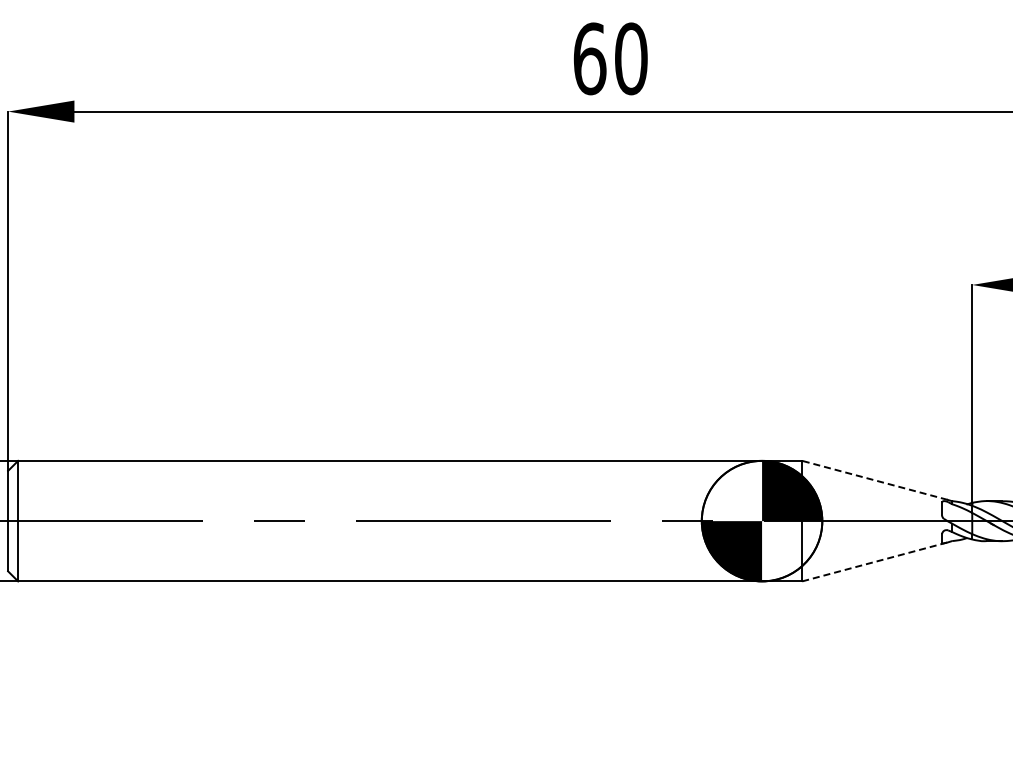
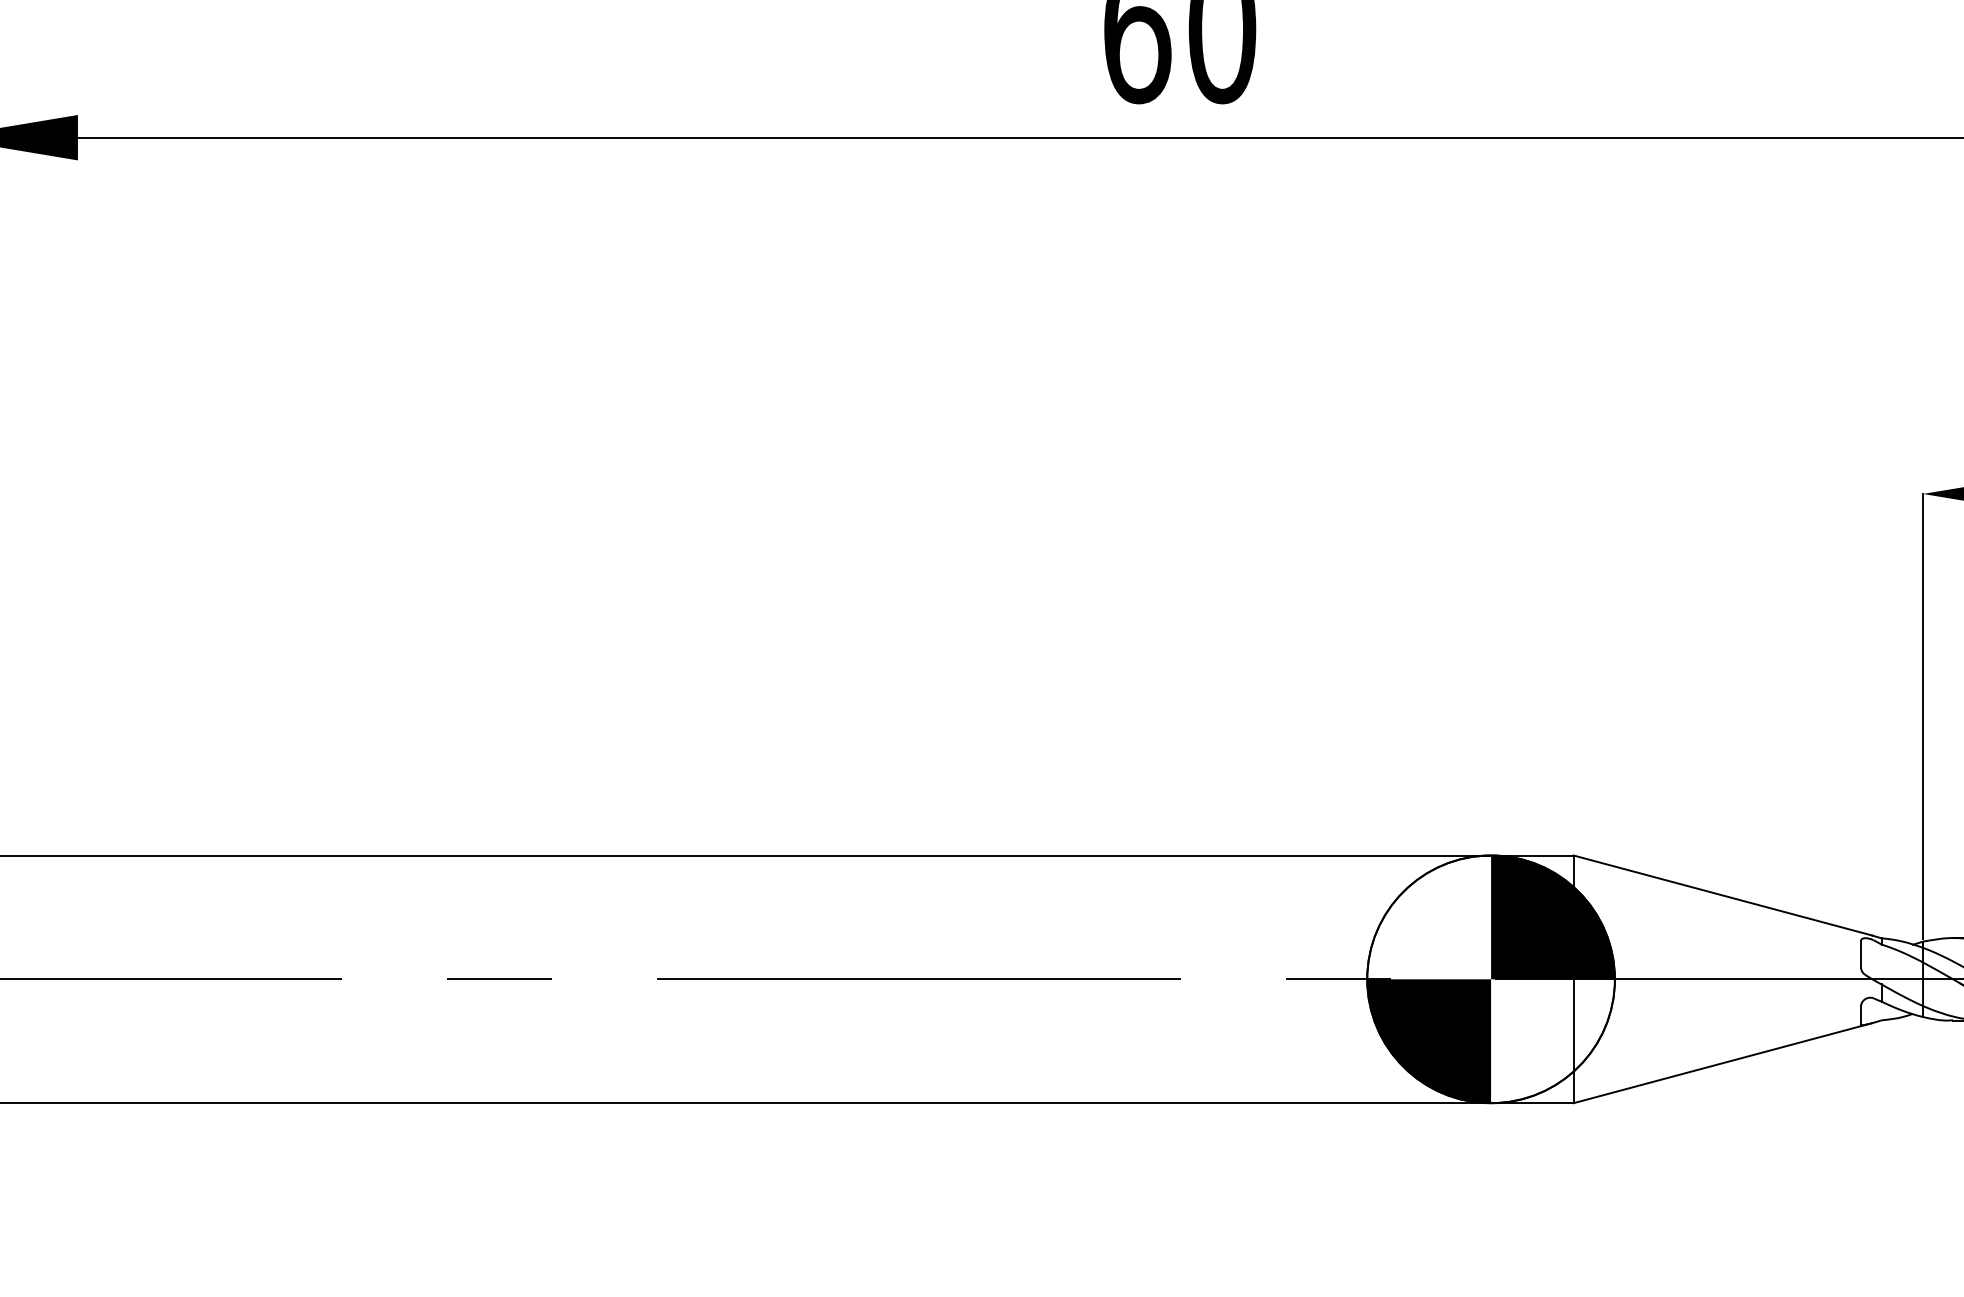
line: (874, 480) -> (1722, 895), dashed -> solid
line: (875, 561) -> (1724, 1062), dashed -> solid

